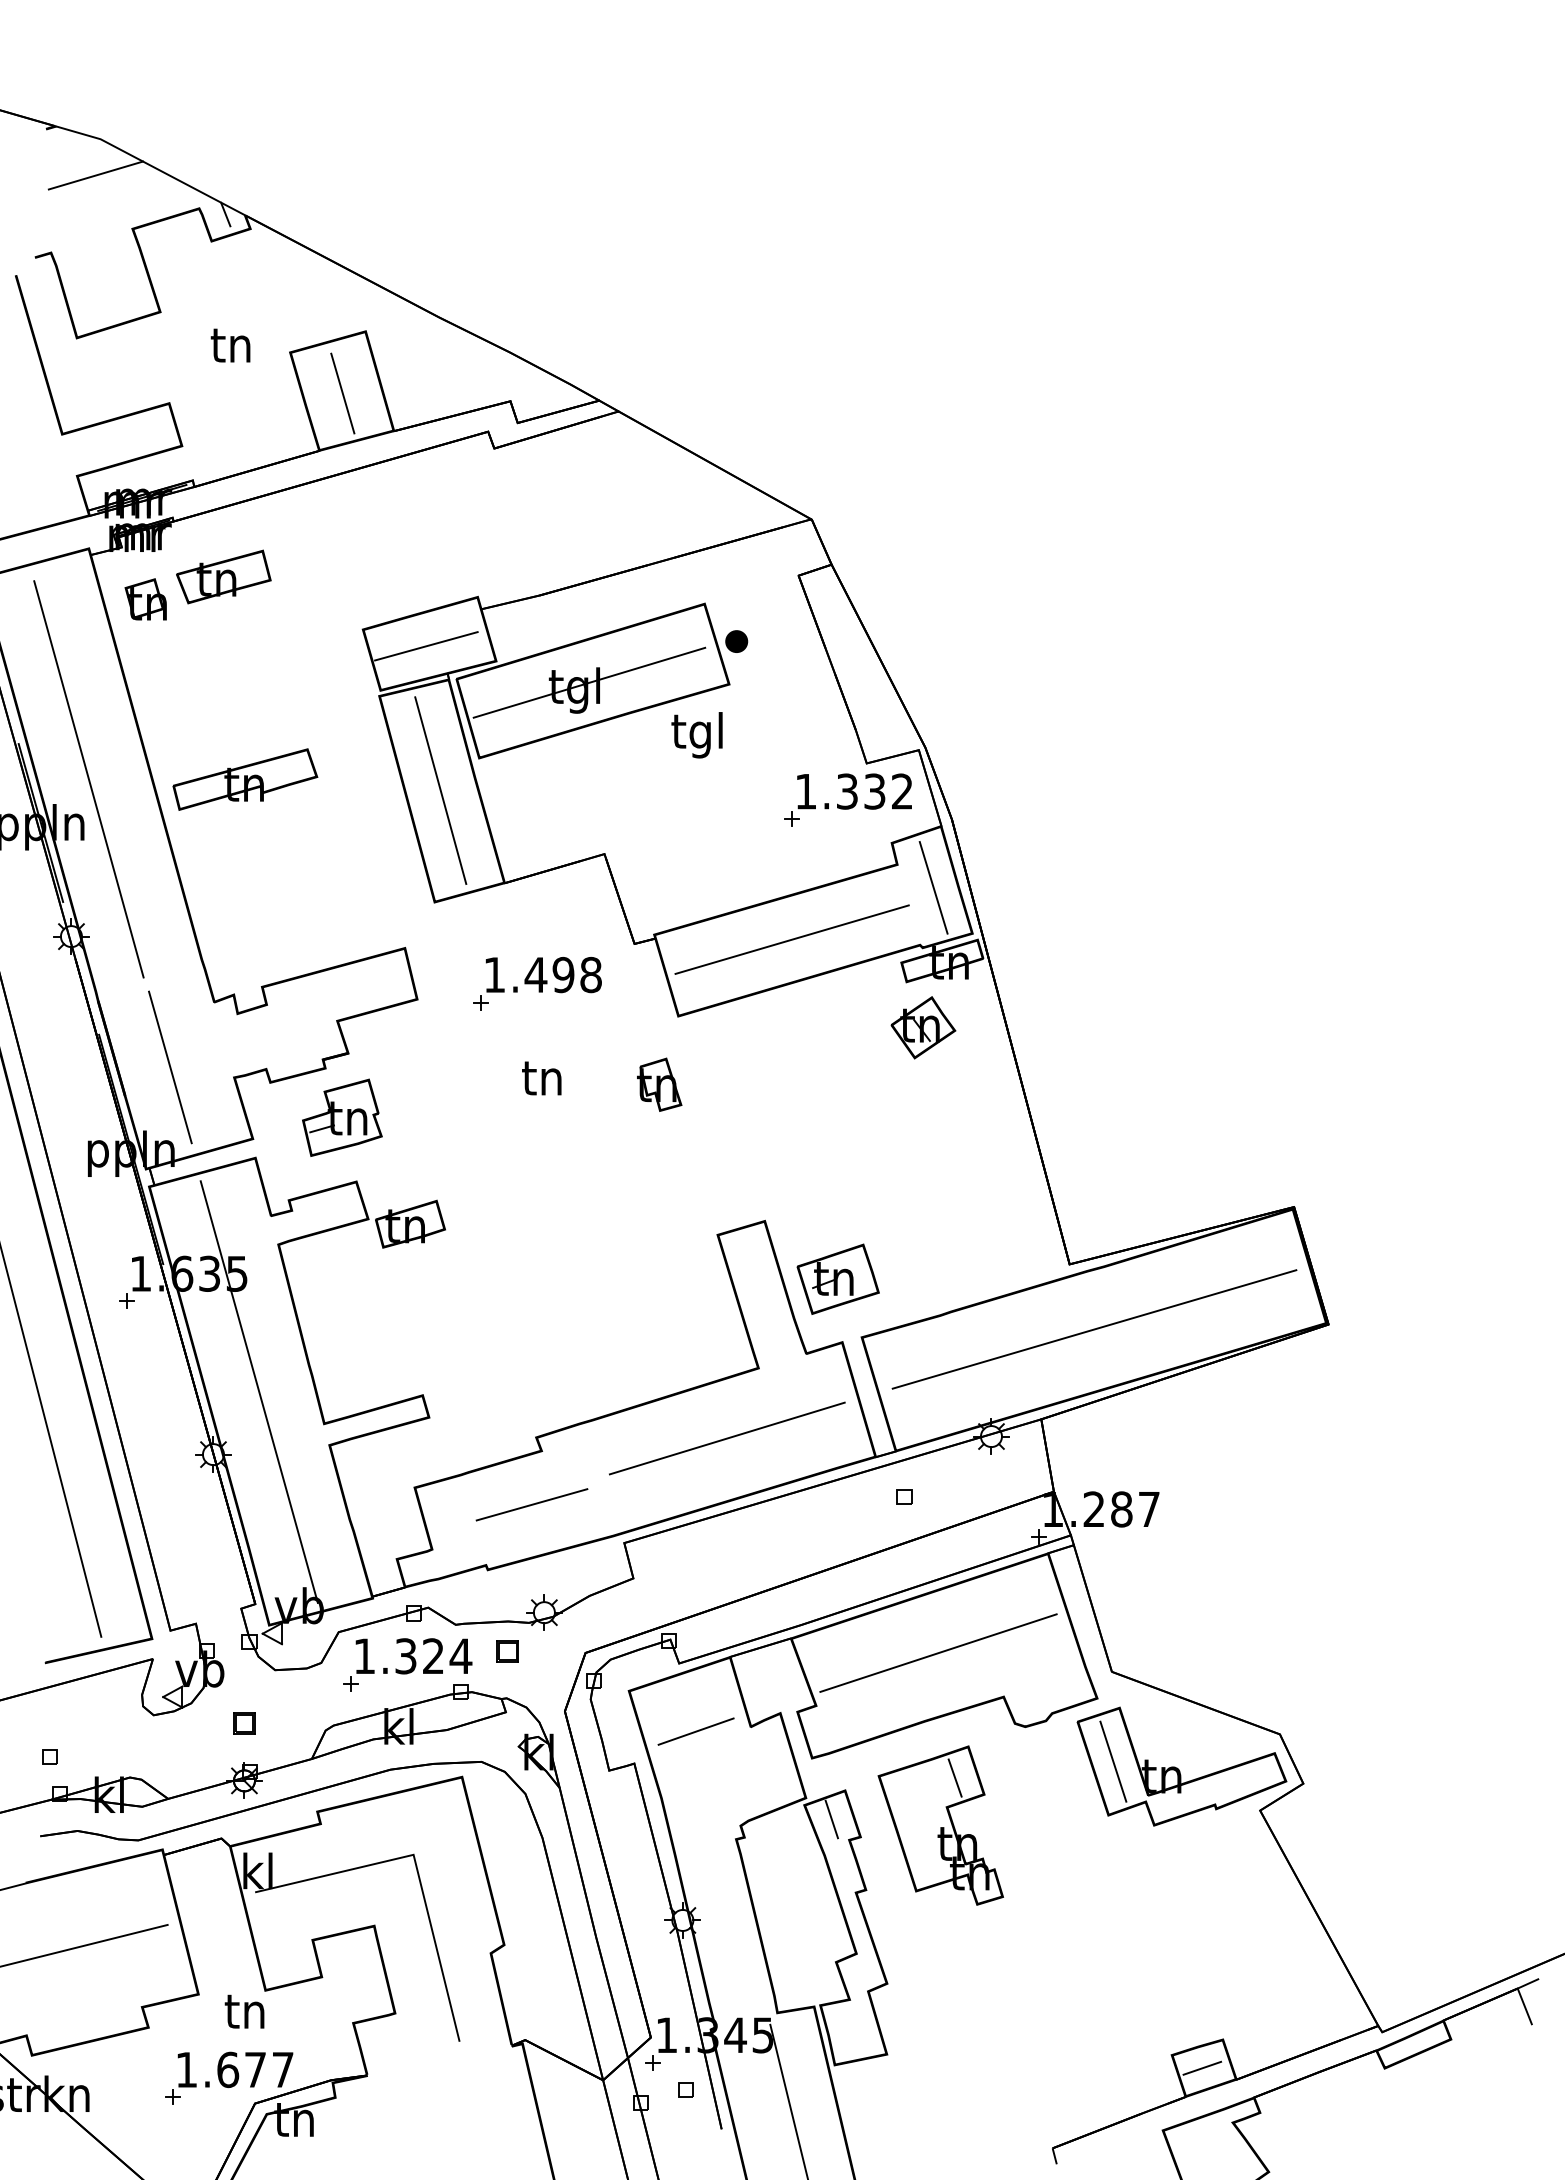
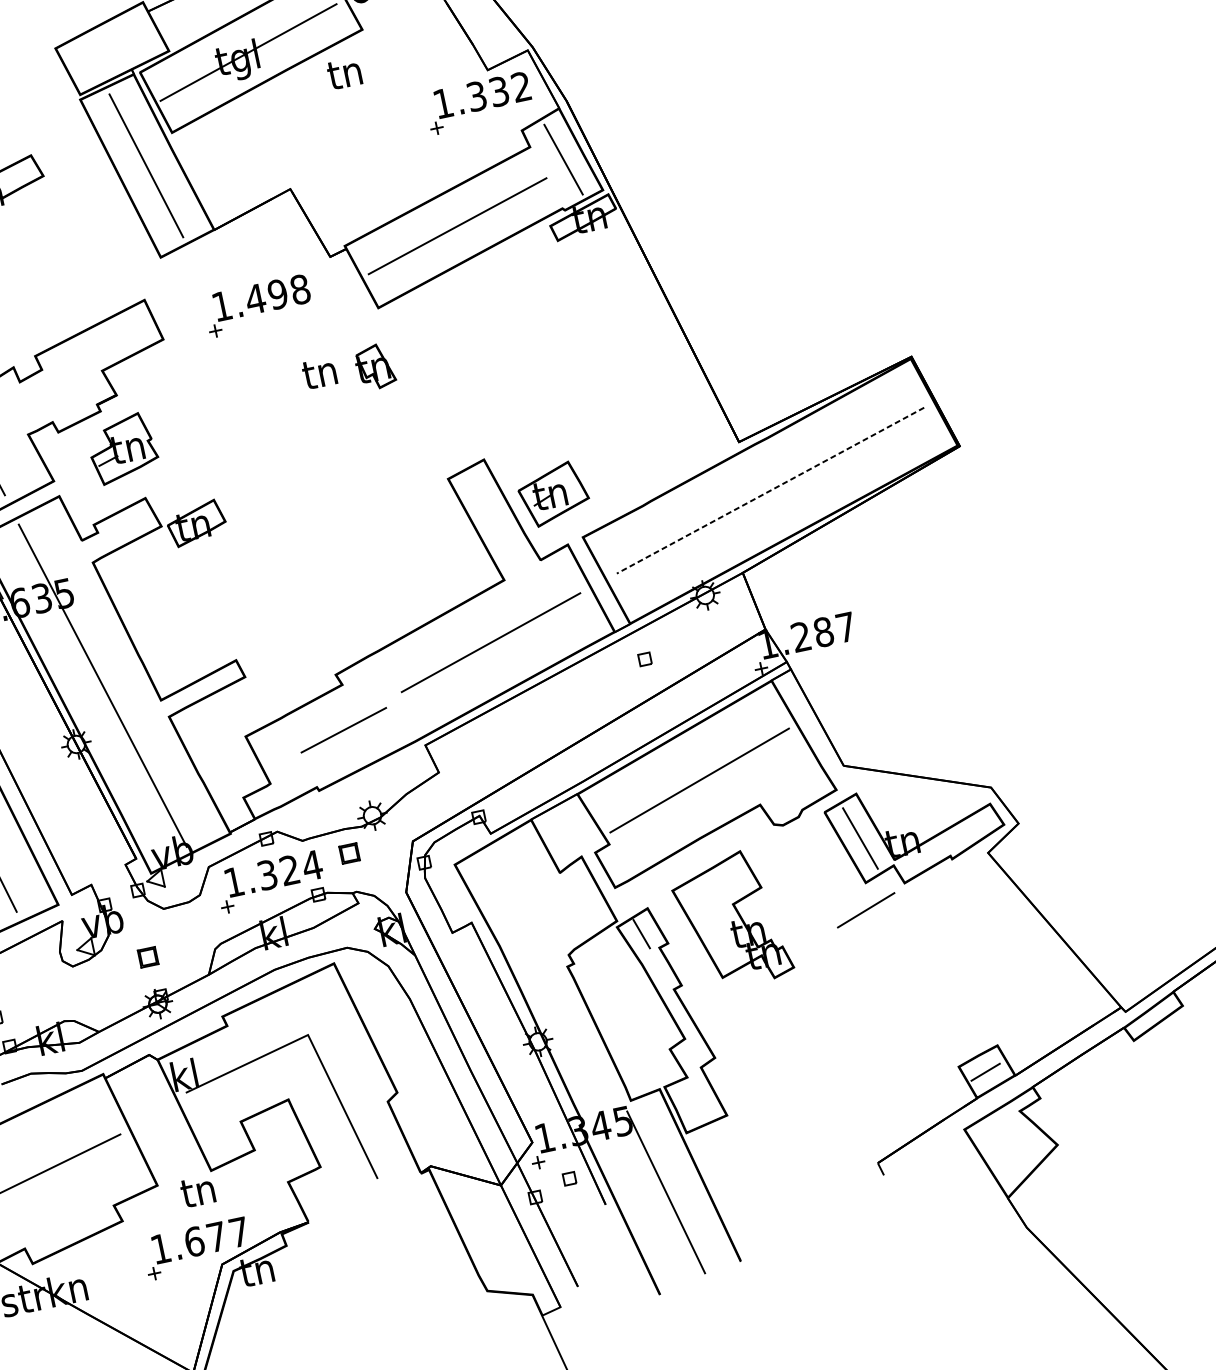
line: (426, 646) -> (109, 51), removed
text: (696, 735) -> (344, 76), tgl -> tn
part: (923, 1027) -> (579, 274), removed
text: (541, 1078) -> (319, 373), moved
line: (1094, 1329) -> (770, 490), solid -> dashed
line: (695, 1731) -> (865, 910), moved
line: (954, 1777) -> (734, 878), removed

